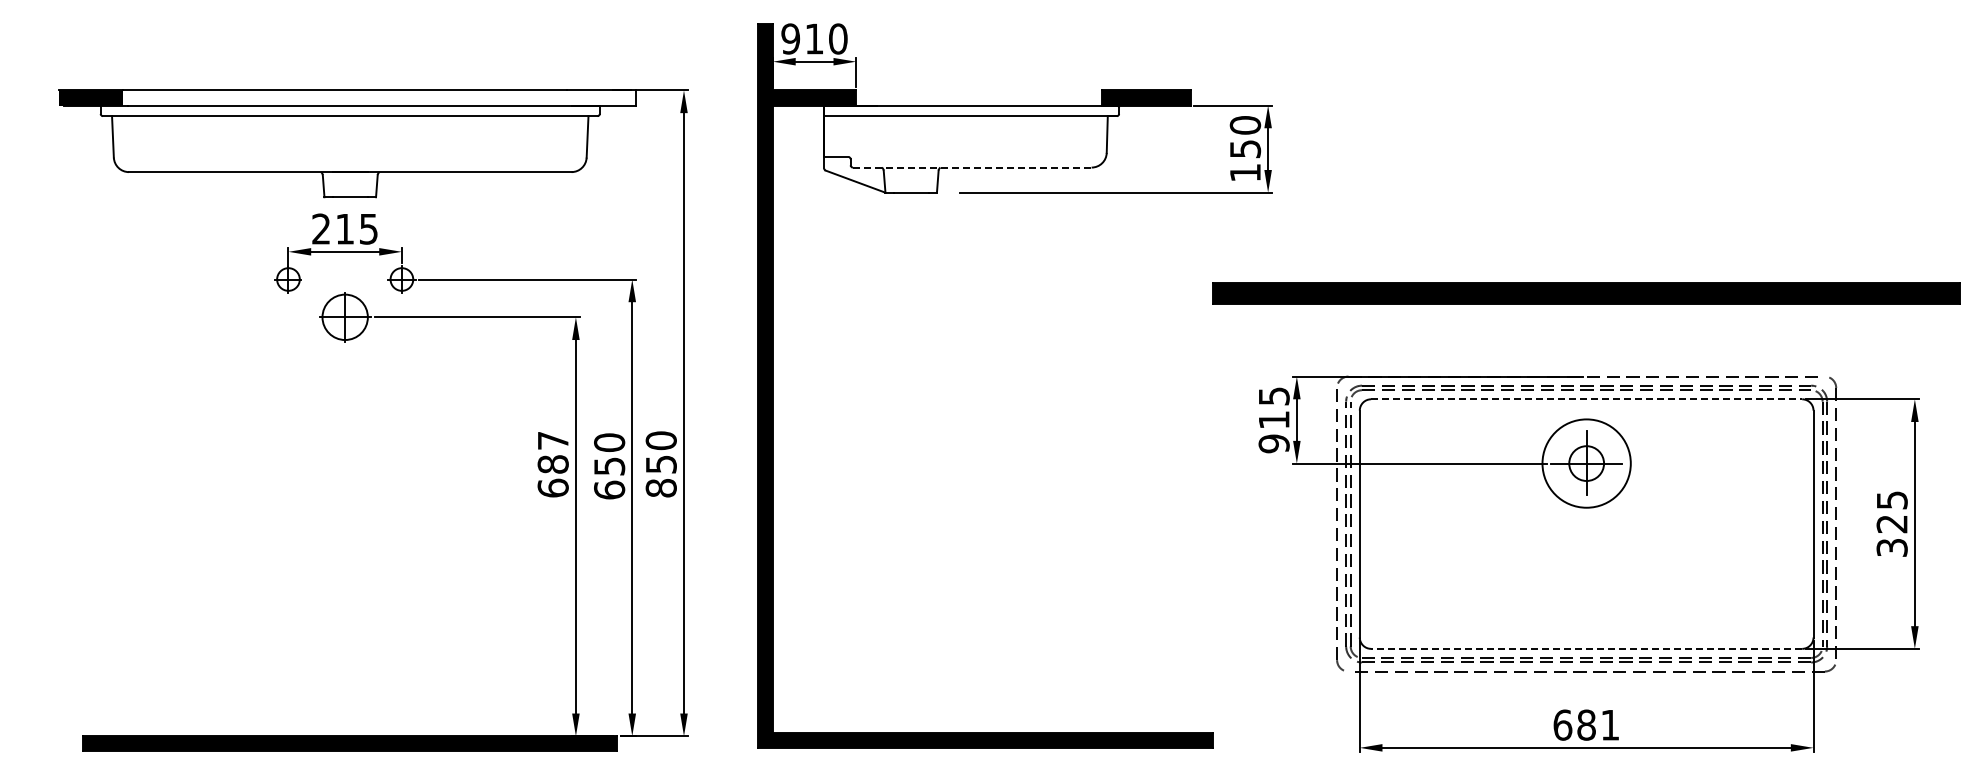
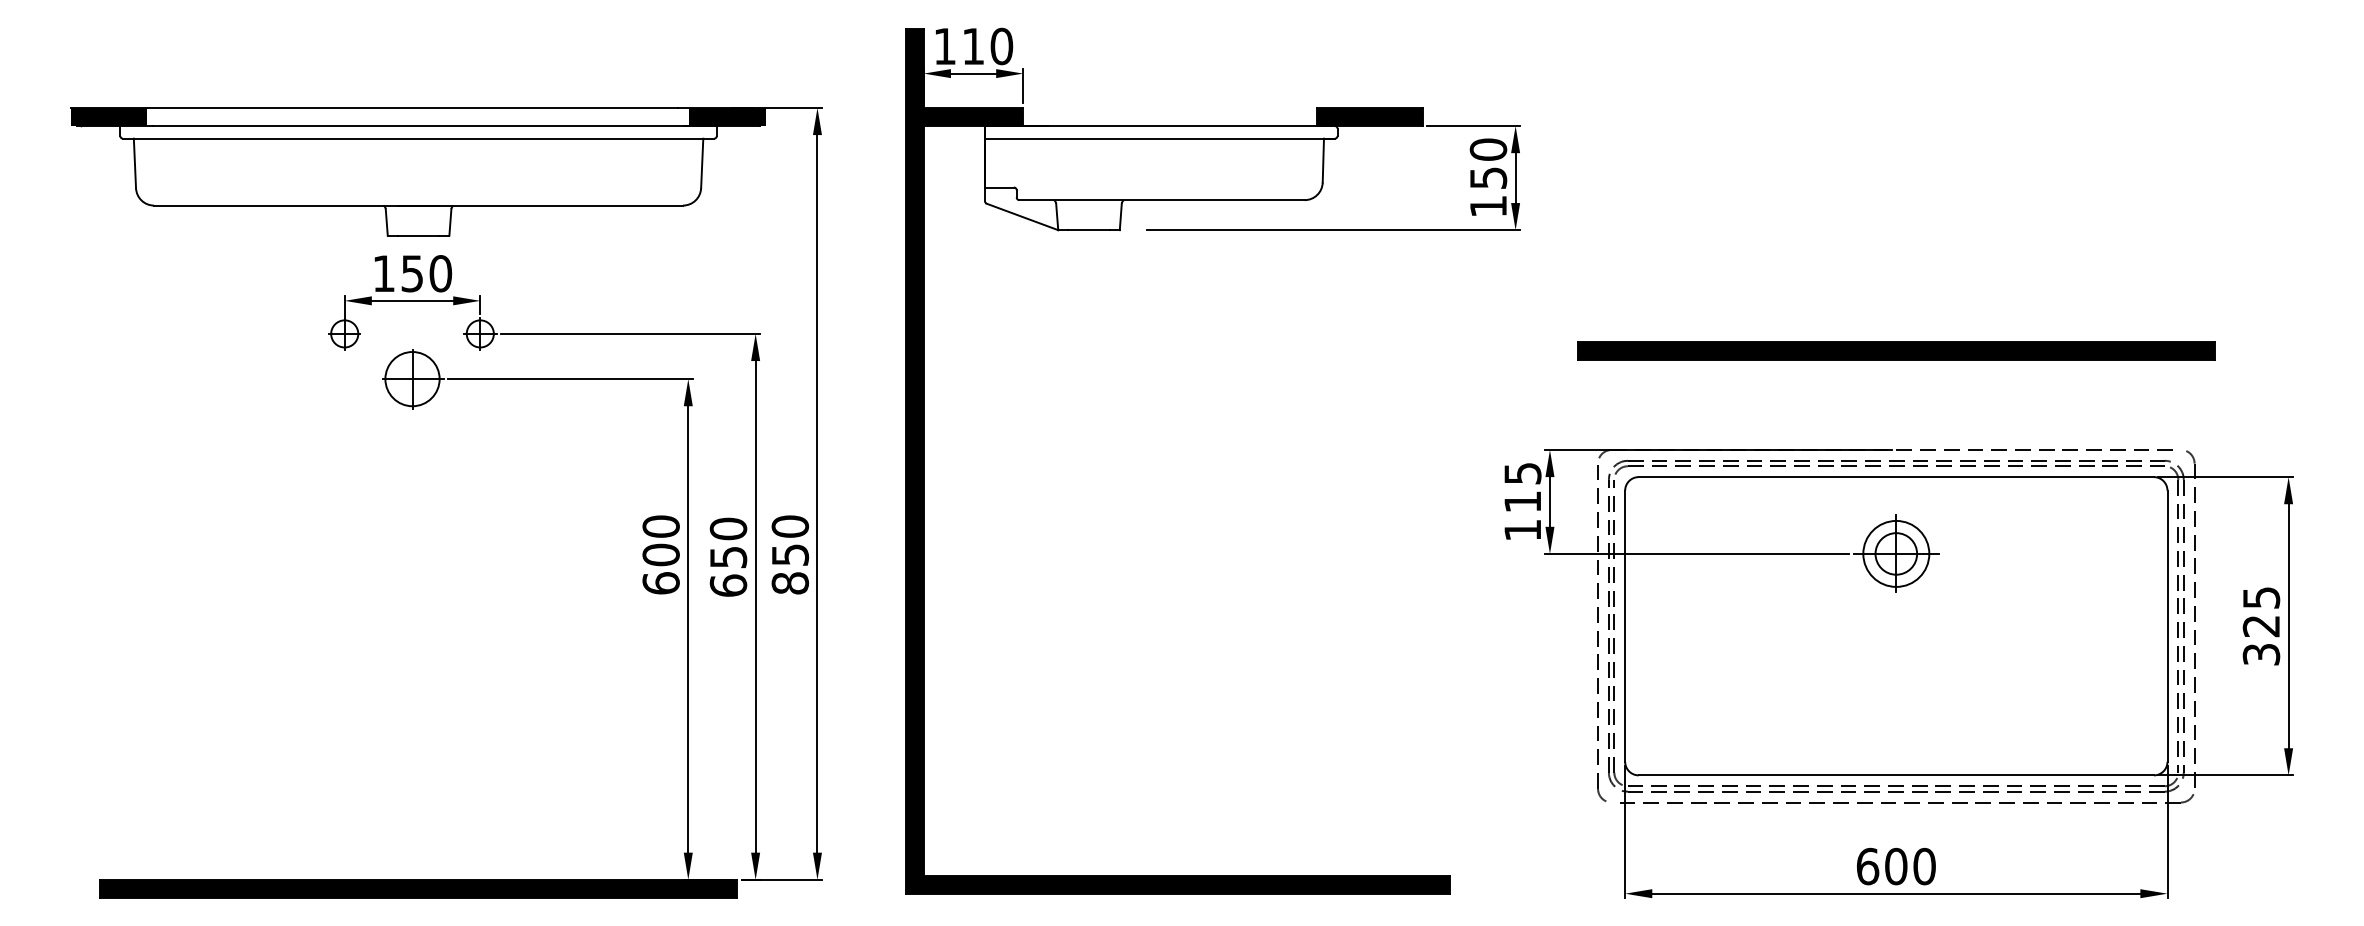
text: (790, 38) -> (944, 45), 910 -> 110
fill: (608, 97) -> (727, 116), added
line: (972, 167) -> (1162, 200), dashed -> solid
text: (345, 228) -> (412, 272), 215 -> 150
part: (1586, 293) -> (1896, 350), size x0.71
line: (1586, 399) -> (1896, 477), dashed -> solid
text: (1273, 443) -> (1522, 529), 915 -> 115
text: (552, 452) -> (660, 540), 687 -> 600
circle: (1586, 463) -> (1896, 553), size x0.62
line: (1586, 648) -> (1896, 774), dashed -> solid
text: (1598, 724) -> (1910, 865), 681 -> 600

